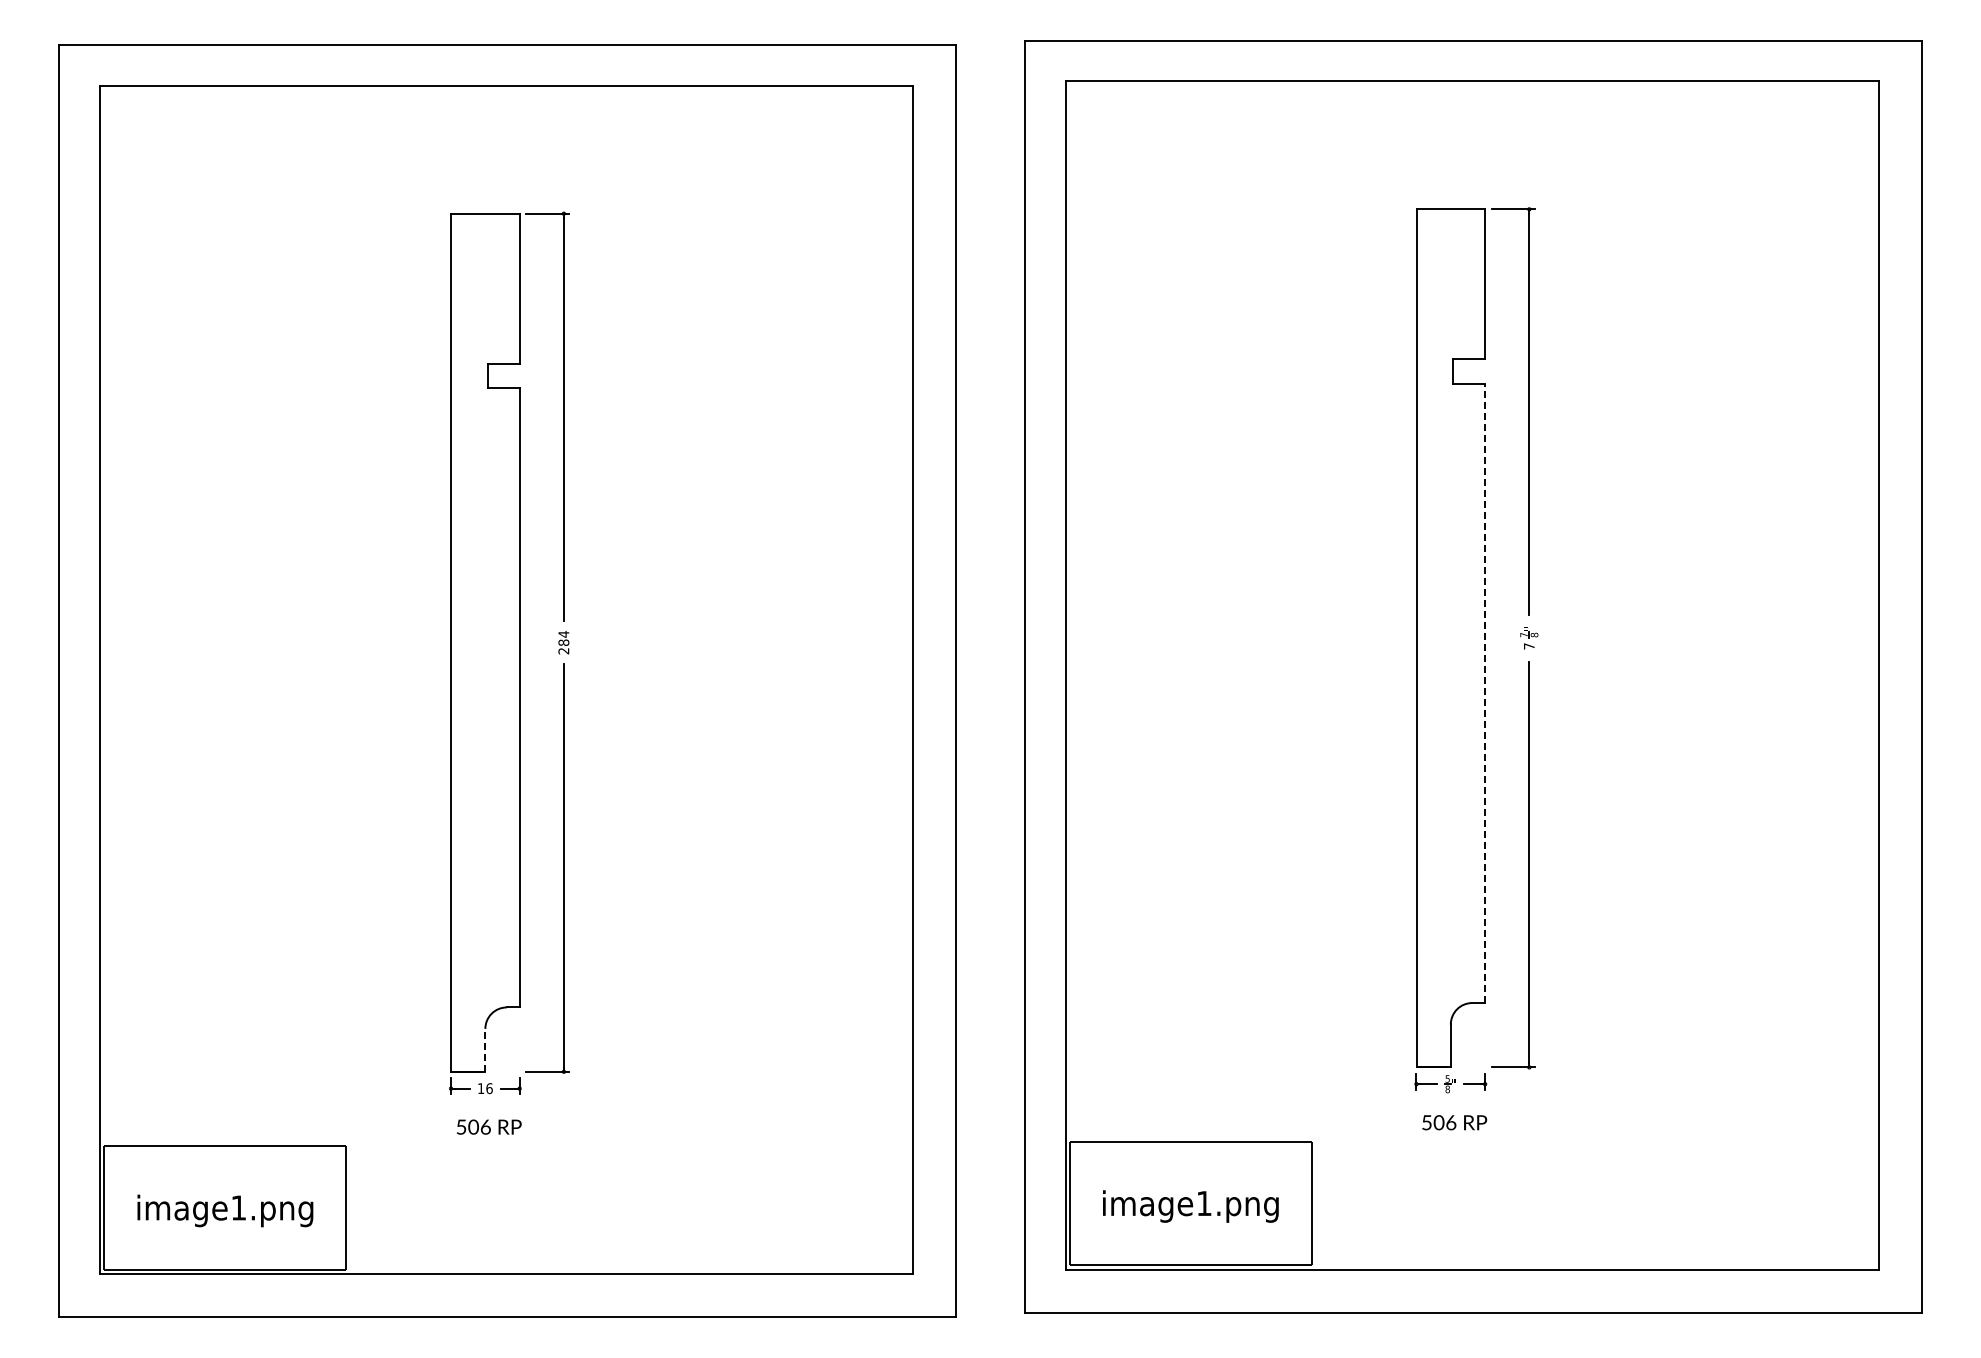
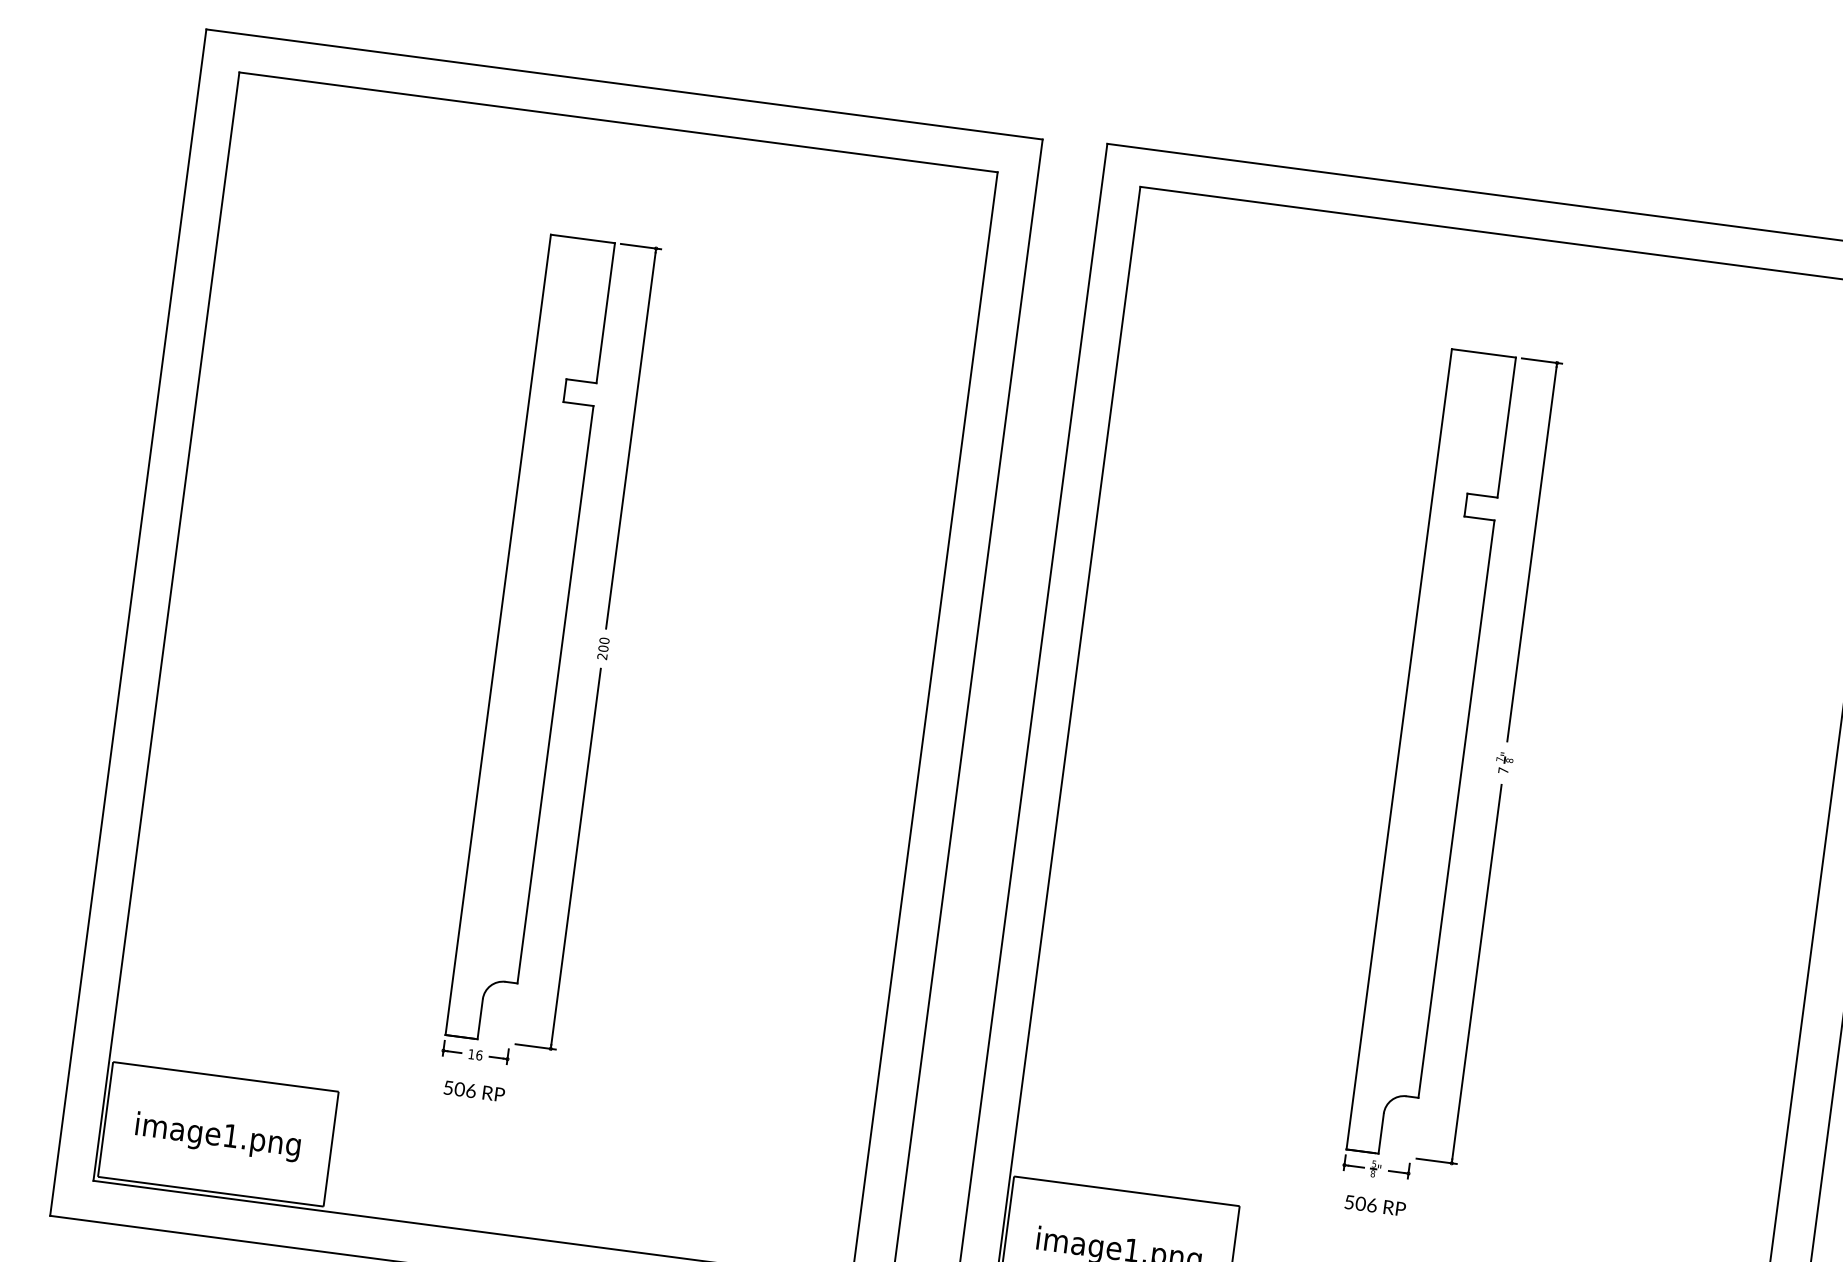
text: (563, 638) -> (603, 644), 284 -> 200
line: (1485, 693) -> (1456, 809), dashed -> solid
line: (485, 1049) -> (480, 1018), dashed -> solid

